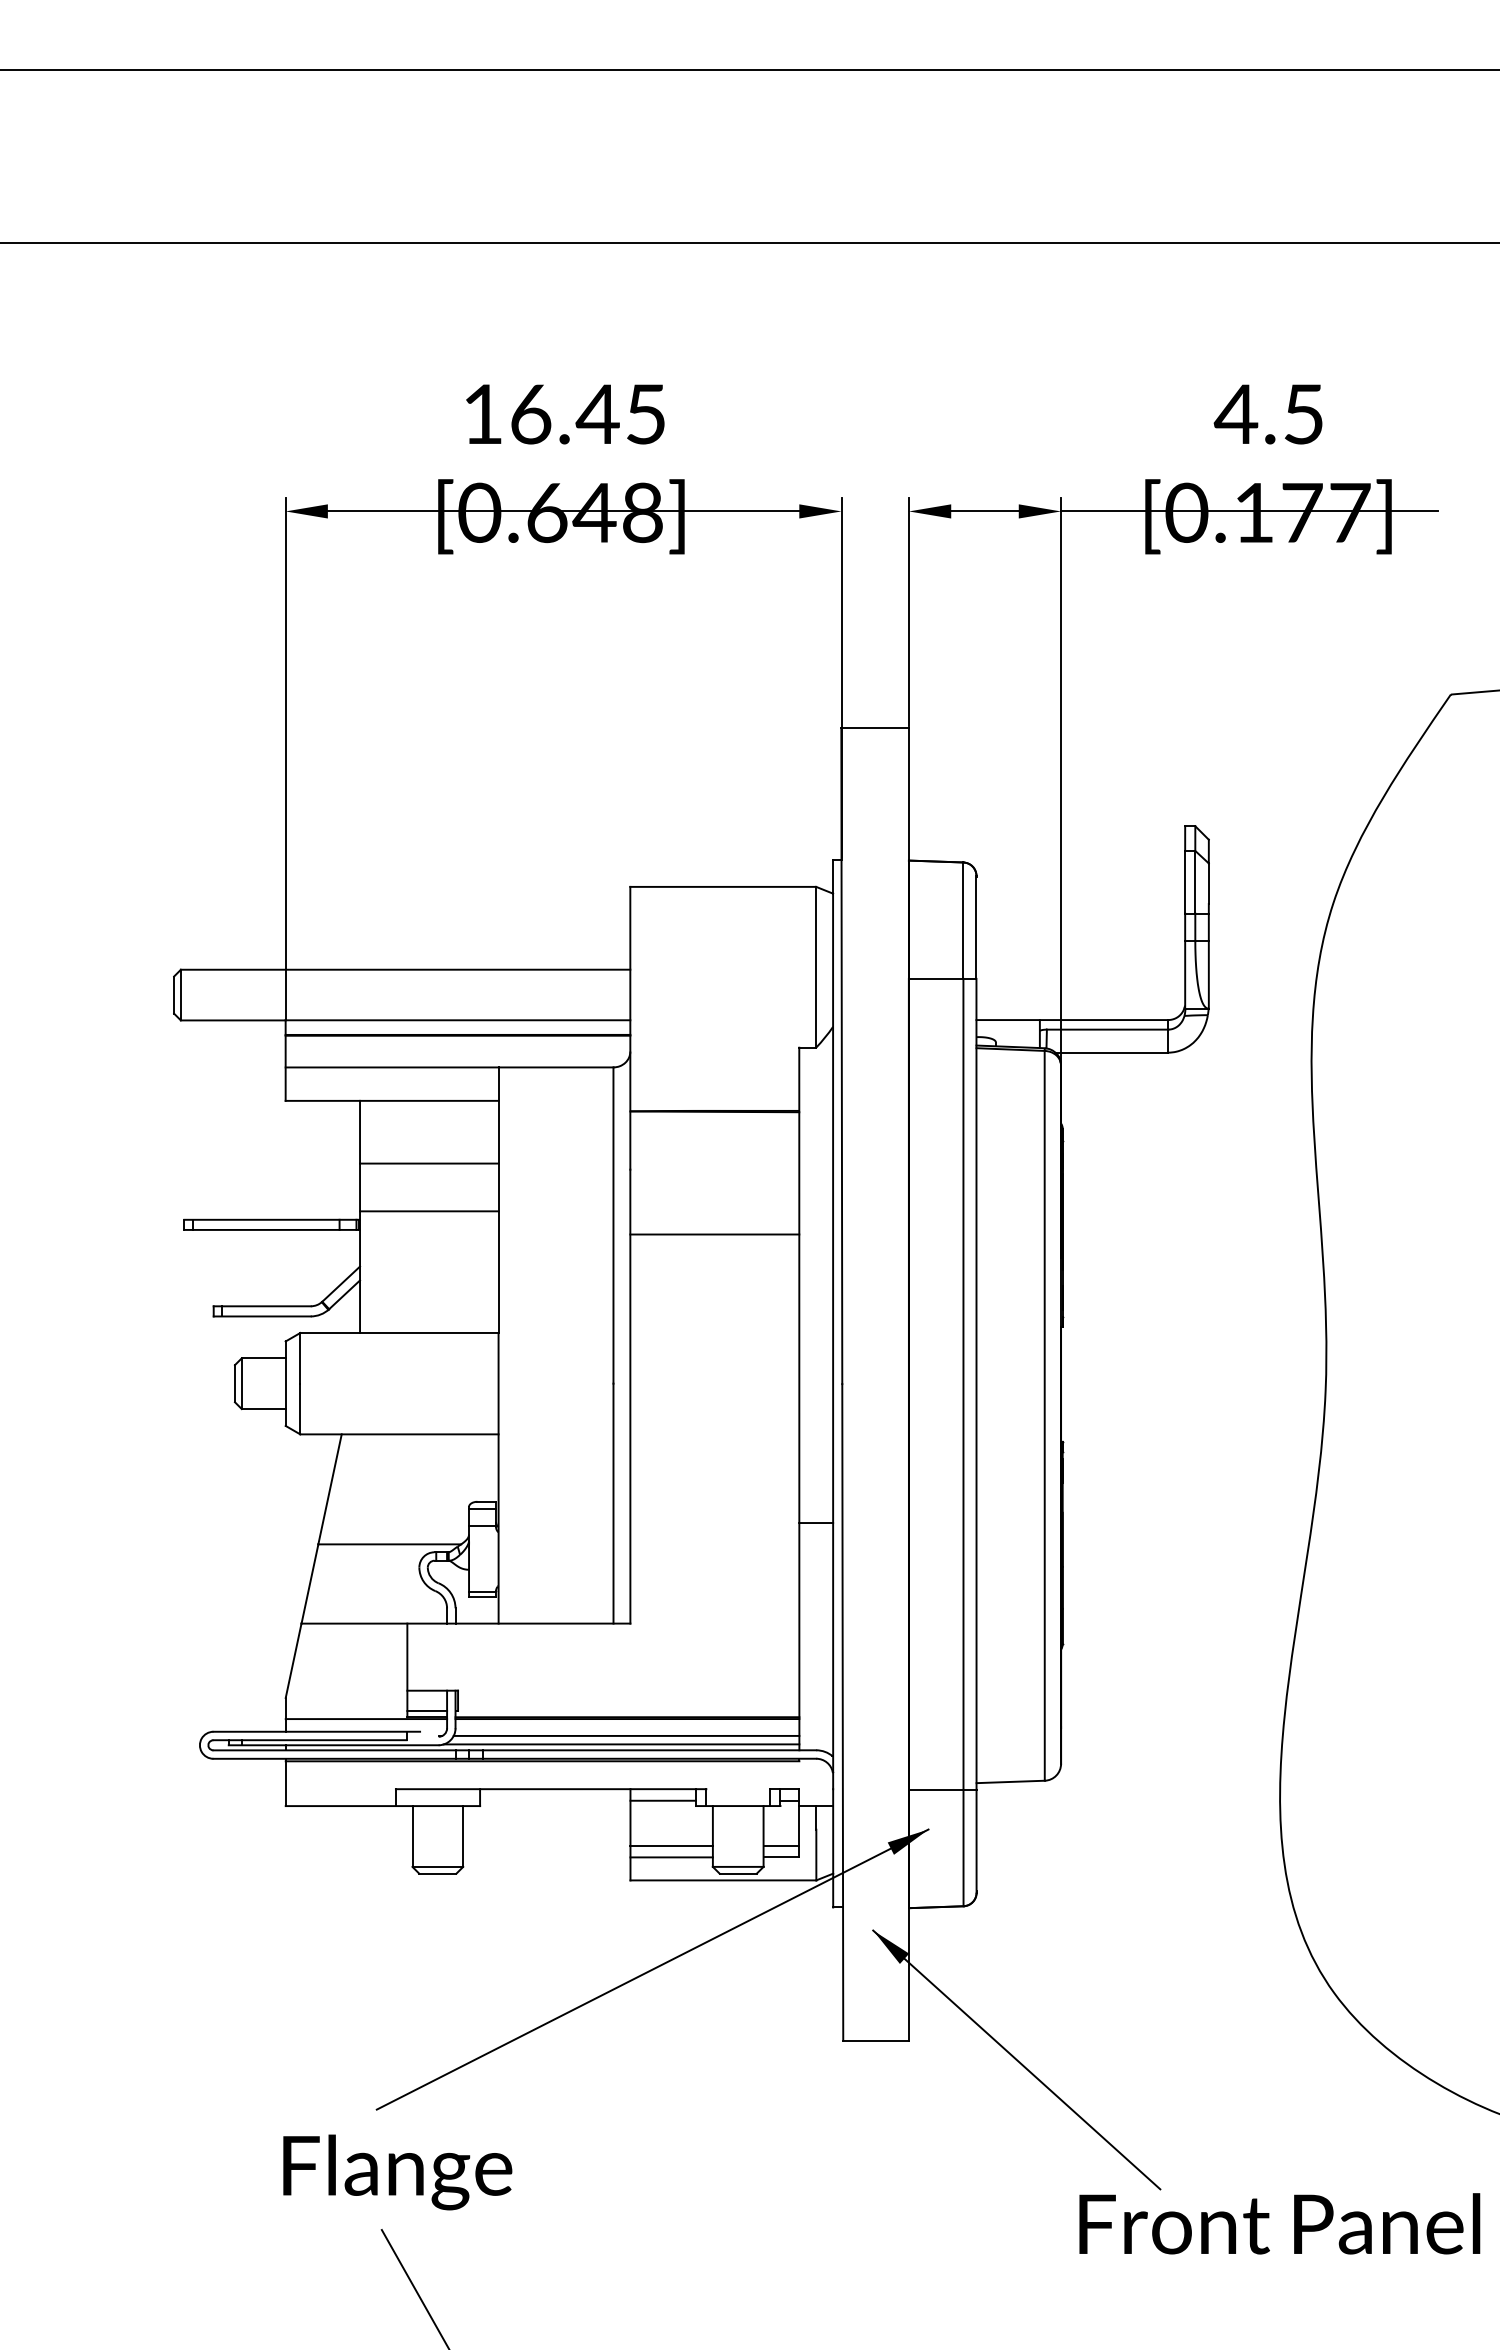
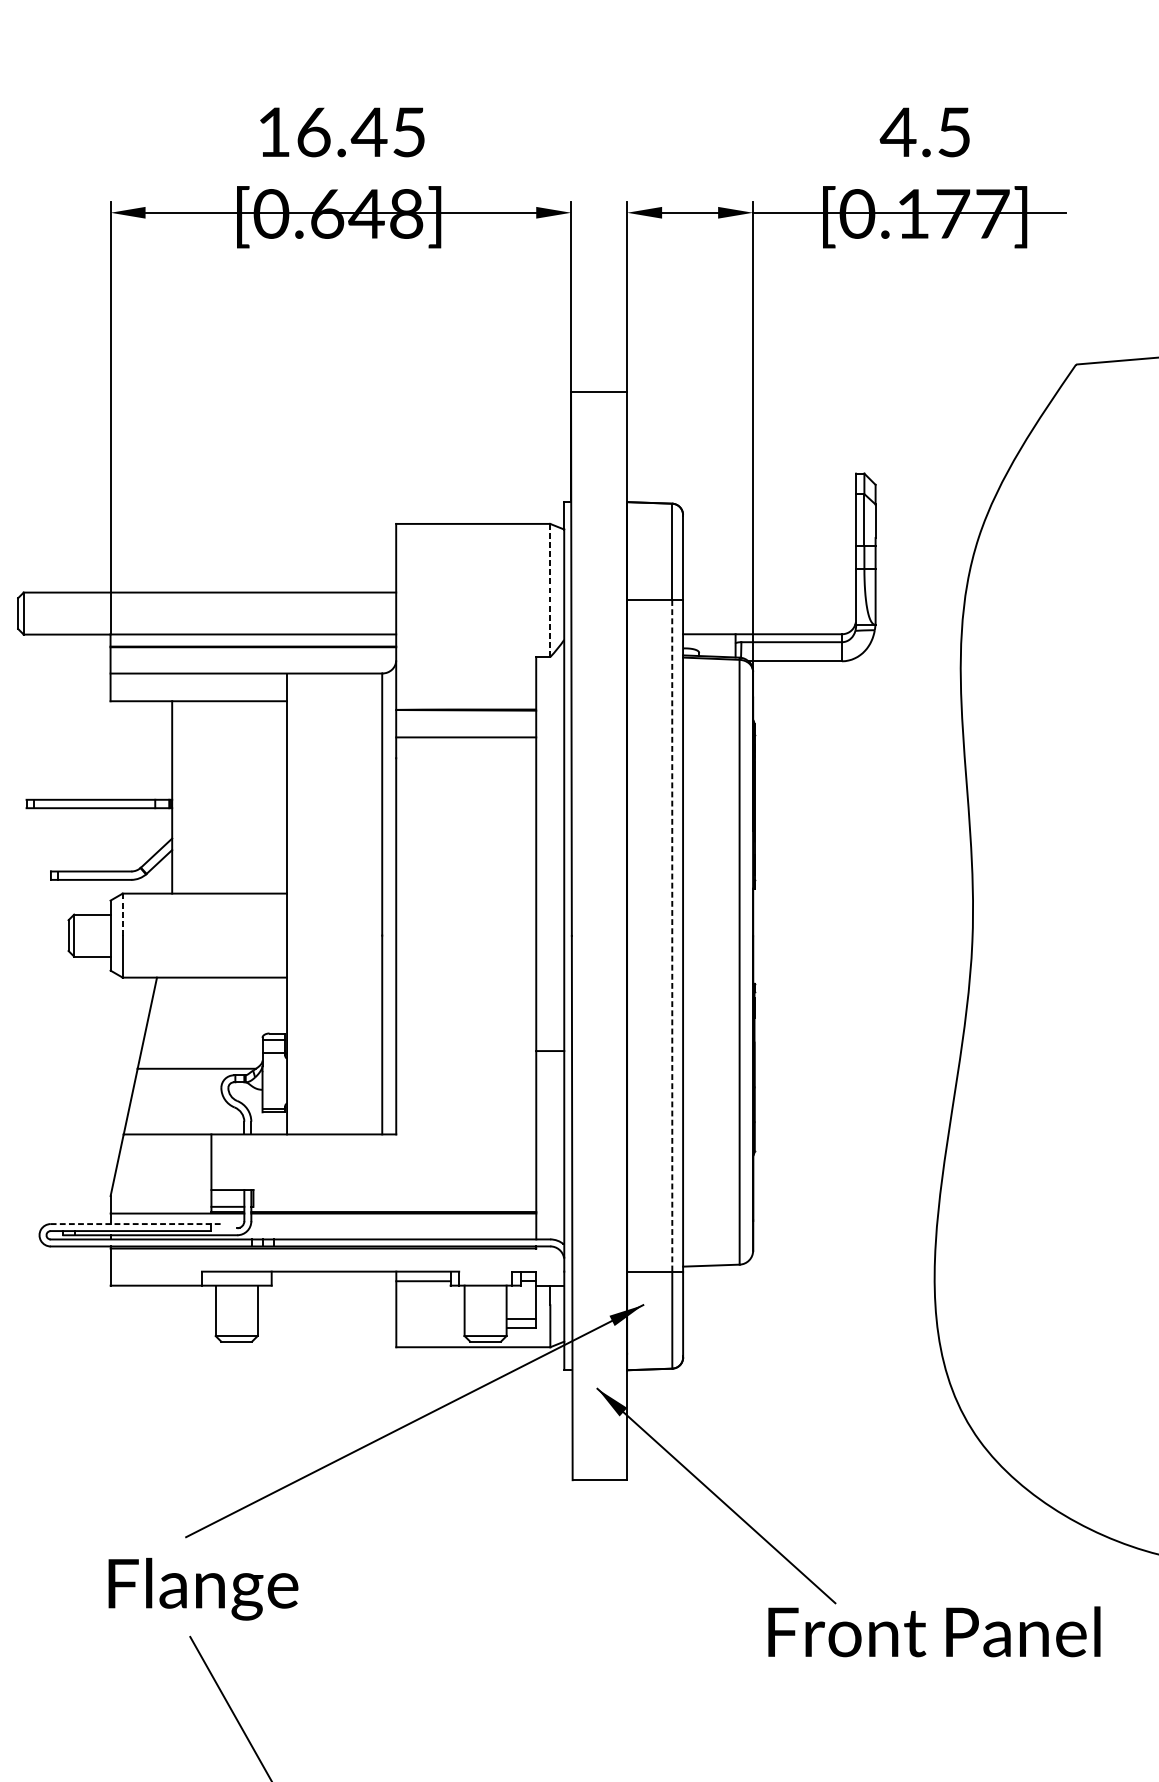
line: (816, 966) -> (550, 589), solid -> dashed
line: (429, 1163) -> (229, 753), removed
line: (429, 1211) -> (229, 792), removed
line: (714, 1234) -> (465, 737), moved
line: (300, 1358) -> (122, 914), solid -> dashed
line: (963, 1384) -> (672, 936), solid -> dashed
line: (317, 1731) -> (136, 1223), solid -> dashed
line: (626, 1735) -> (393, 1227), removed
line: (621, 1744) -> (388, 1234), removed
line: (671, 1845) -> (430, 1318), removed
line: (671, 1857) -> (430, 1328), removed

